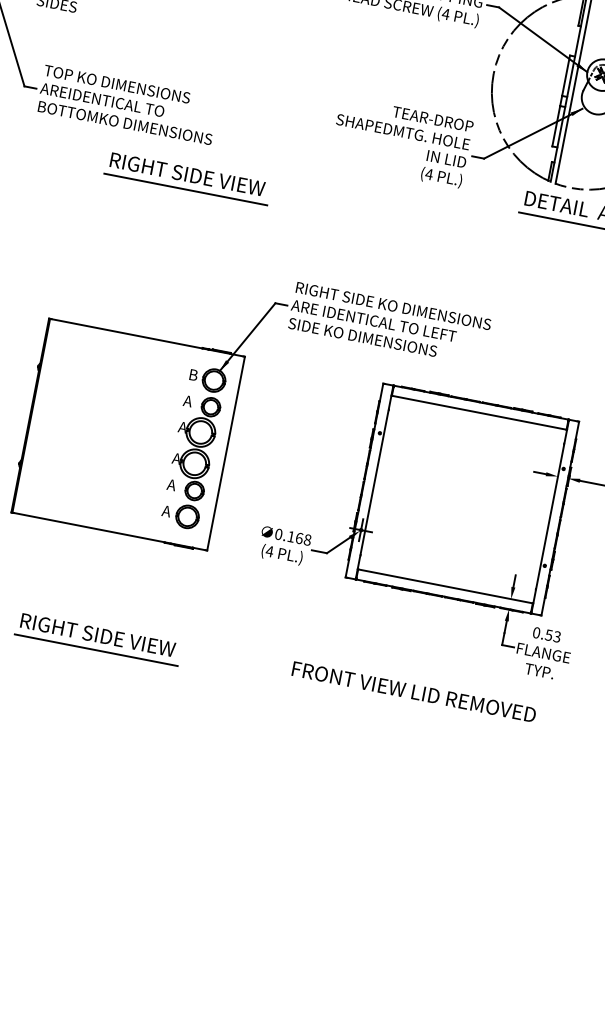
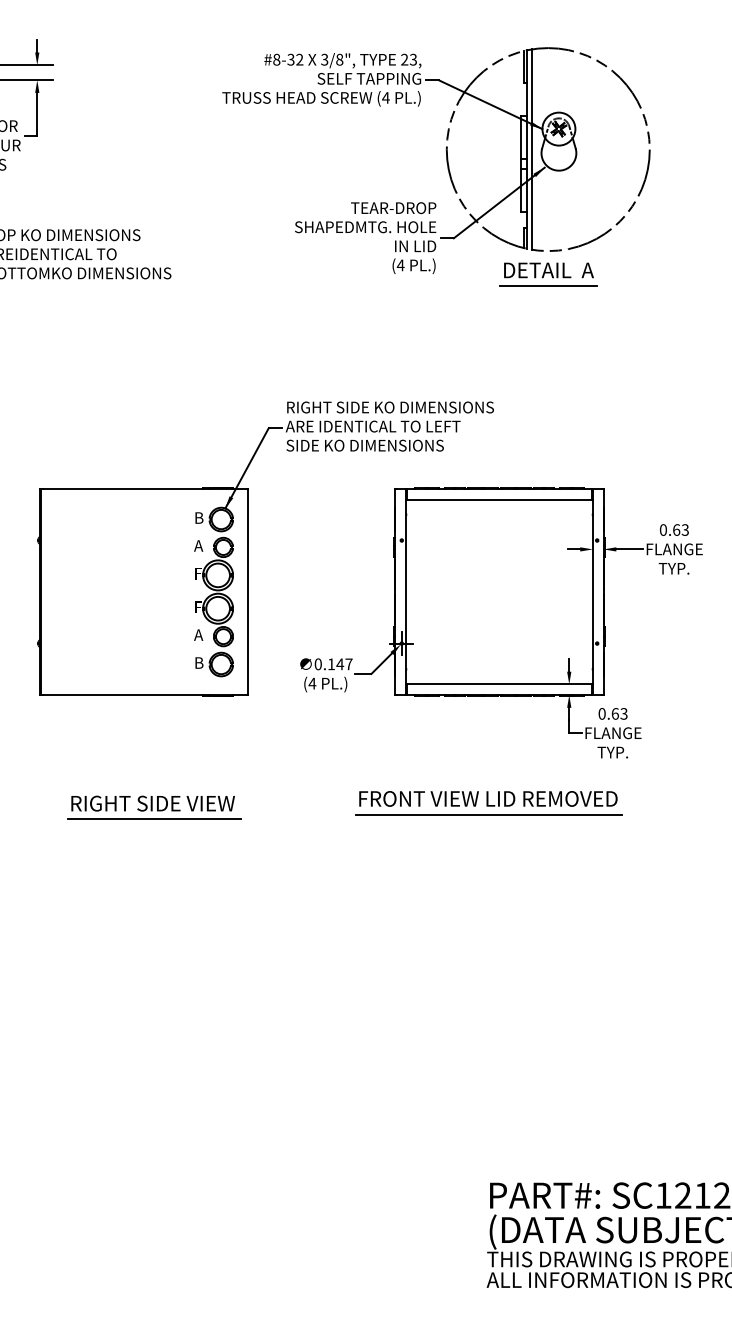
part: (188, 178) -> (154, 317), removed
text: (182, 427) -> (198, 573), A -> F
text: (176, 458) -> (198, 606), A -> F
text: (166, 510) -> (198, 662), A -> B
text: (303, 539) -> (344, 664), 0.168 -> 0.147
text: (548, 634) -> (614, 713), 0.53 -> 0.63
line: (411, 706) -> (488, 814), added

